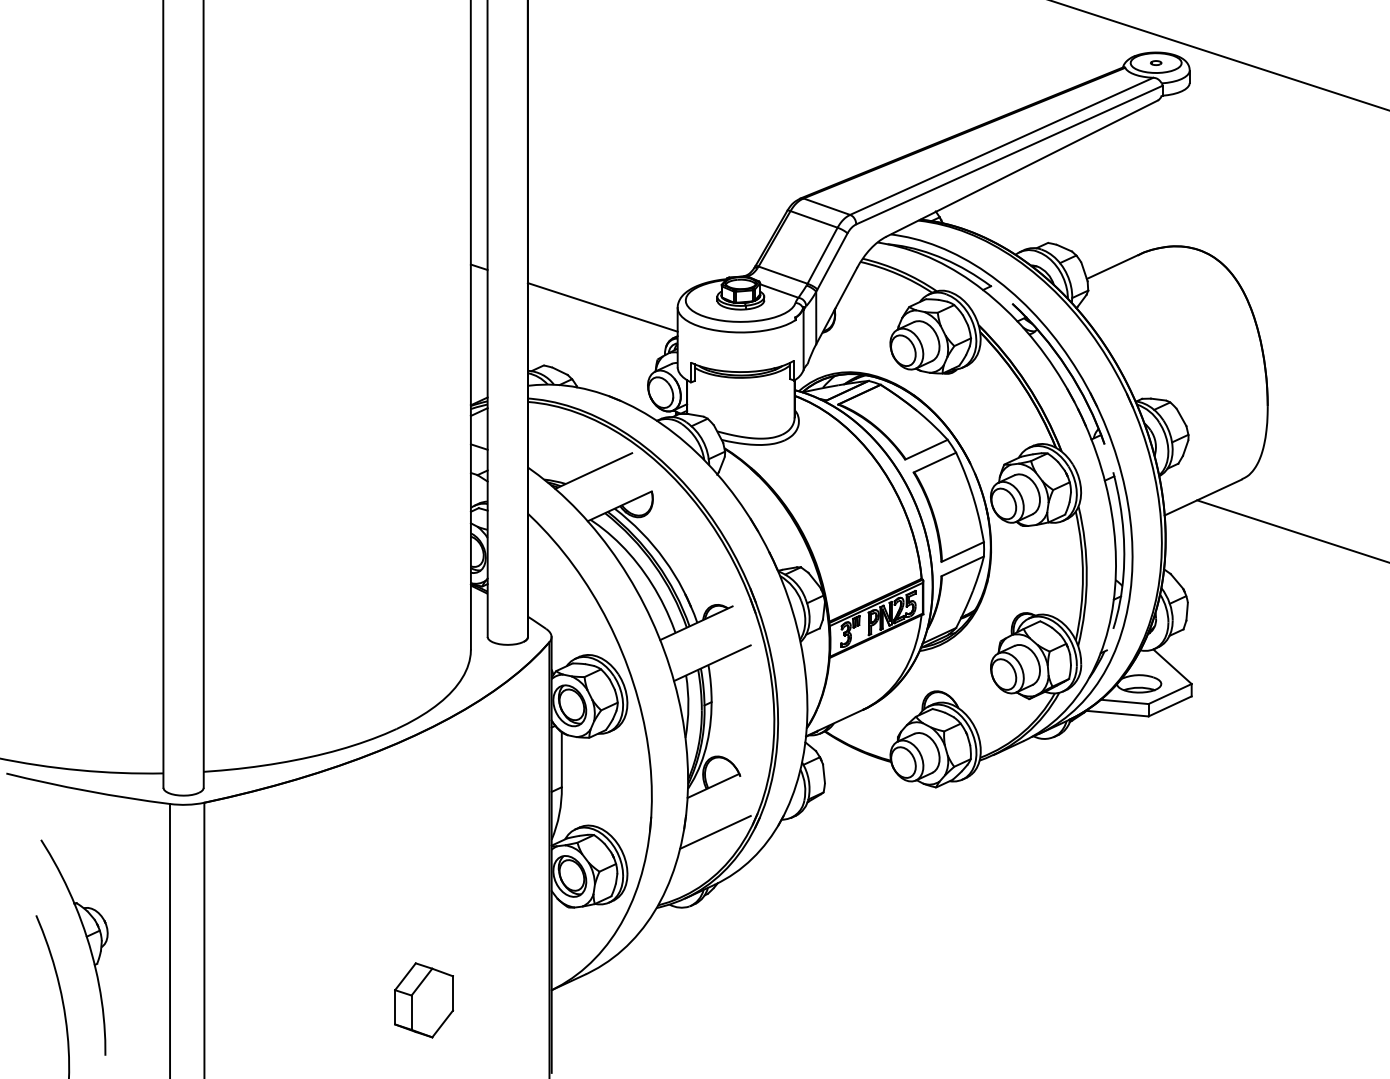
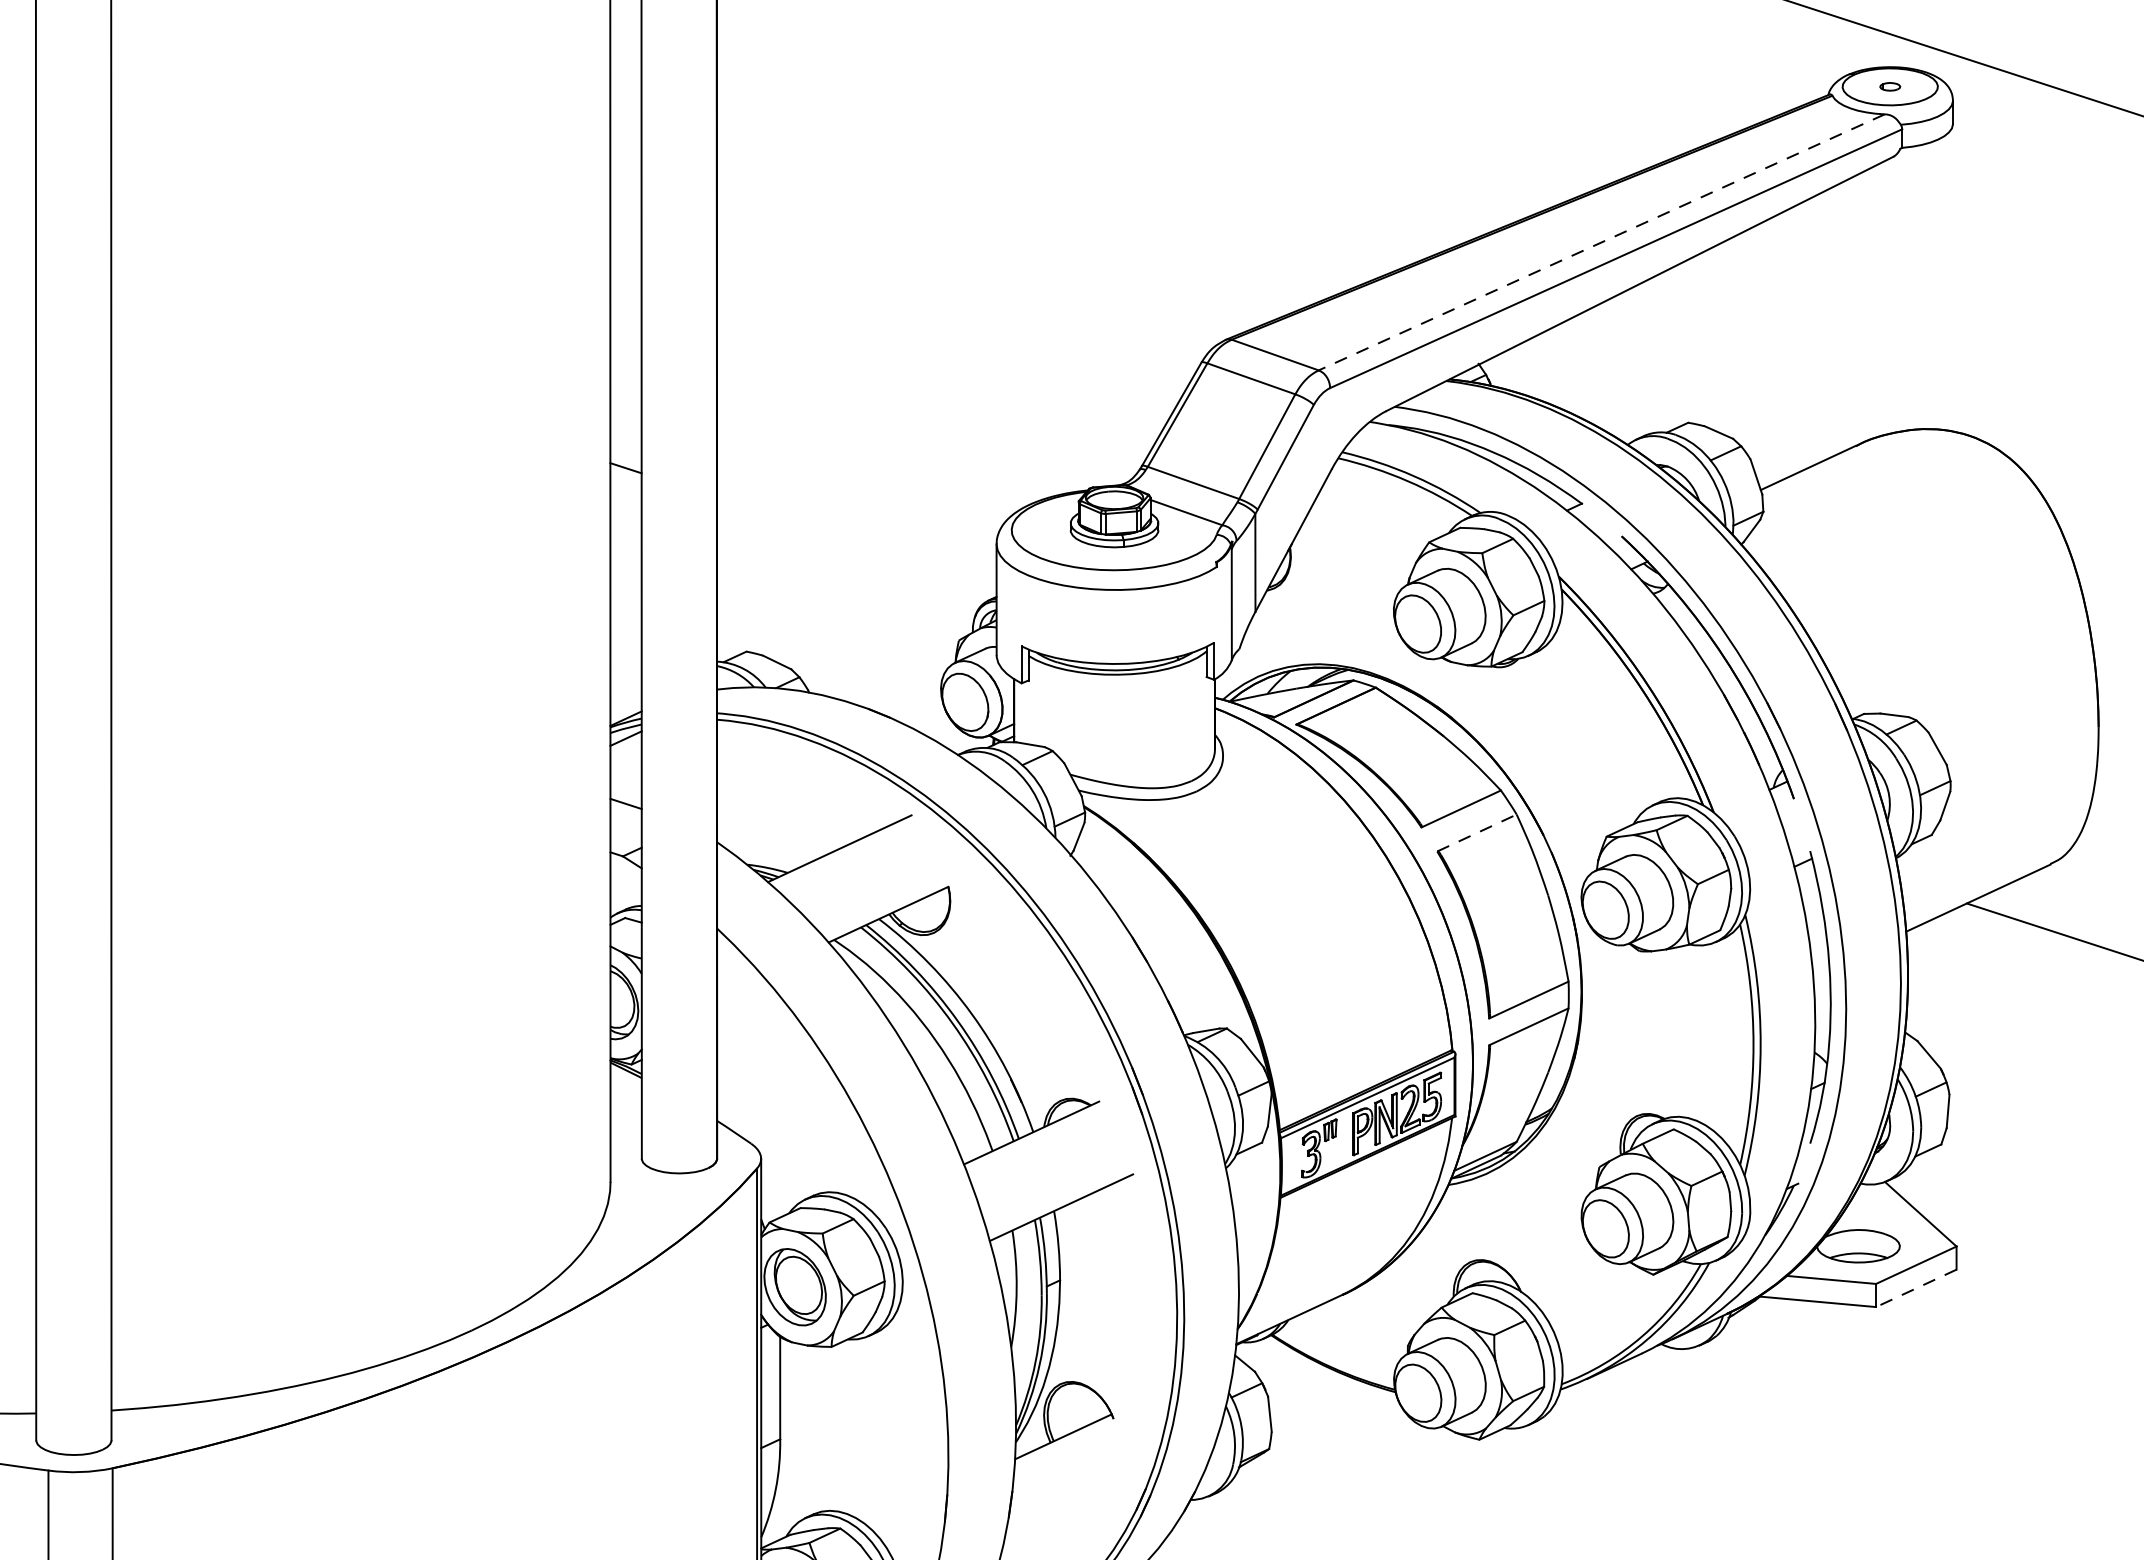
line: (1001, 146) -> (1601, 242), solid -> dashed
line: (602, 307) -> (856, 543), removed
line: (935, 462) -> (1478, 832), solid -> dashed
line: (1170, 706) -> (1917, 1288), solid -> dashed
line: (715, 832) -> (1067, 1523), removed

